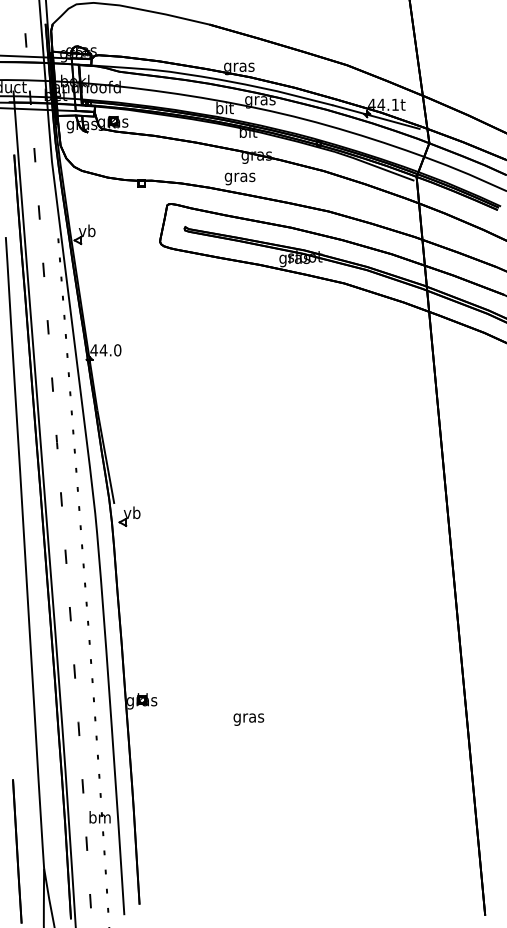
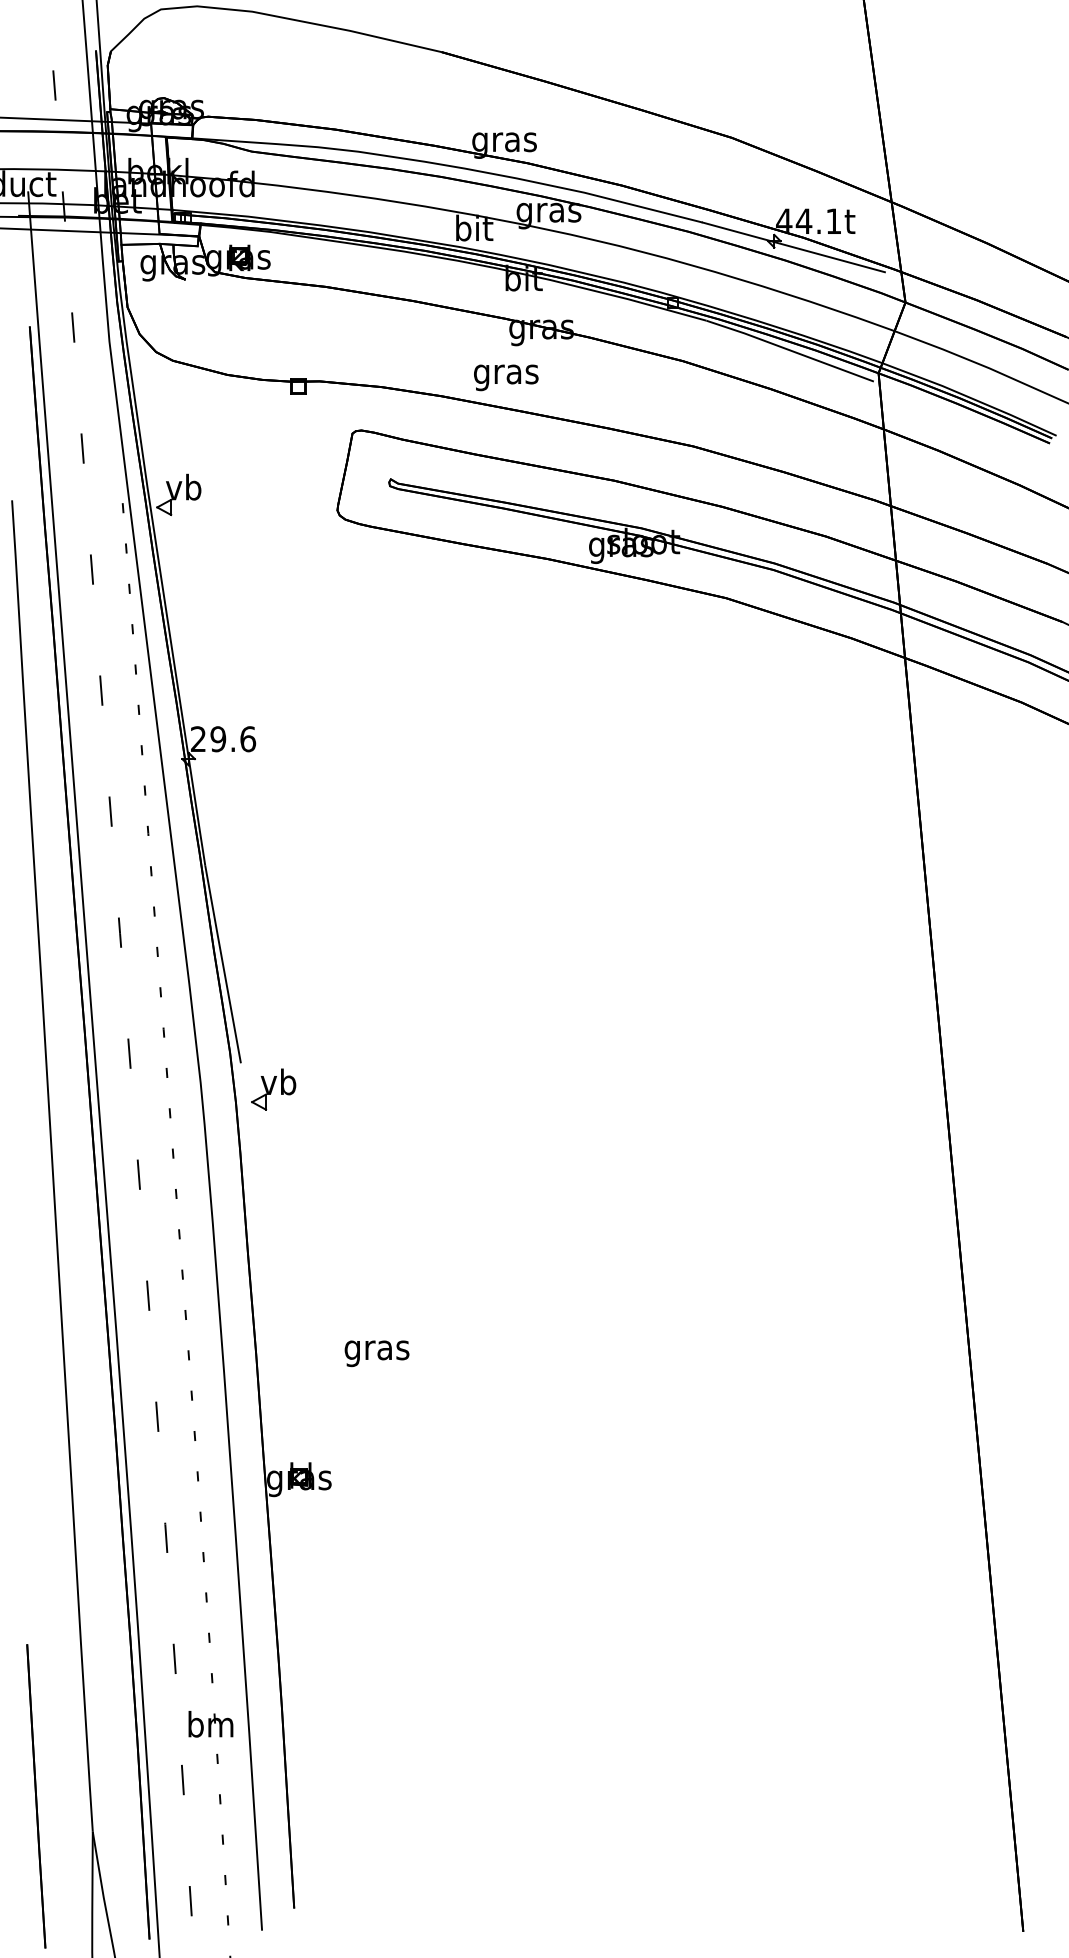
text: (105, 350) -> (222, 739), 44.0 -> 29.6
text: (248, 719) -> (376, 1353), moved

